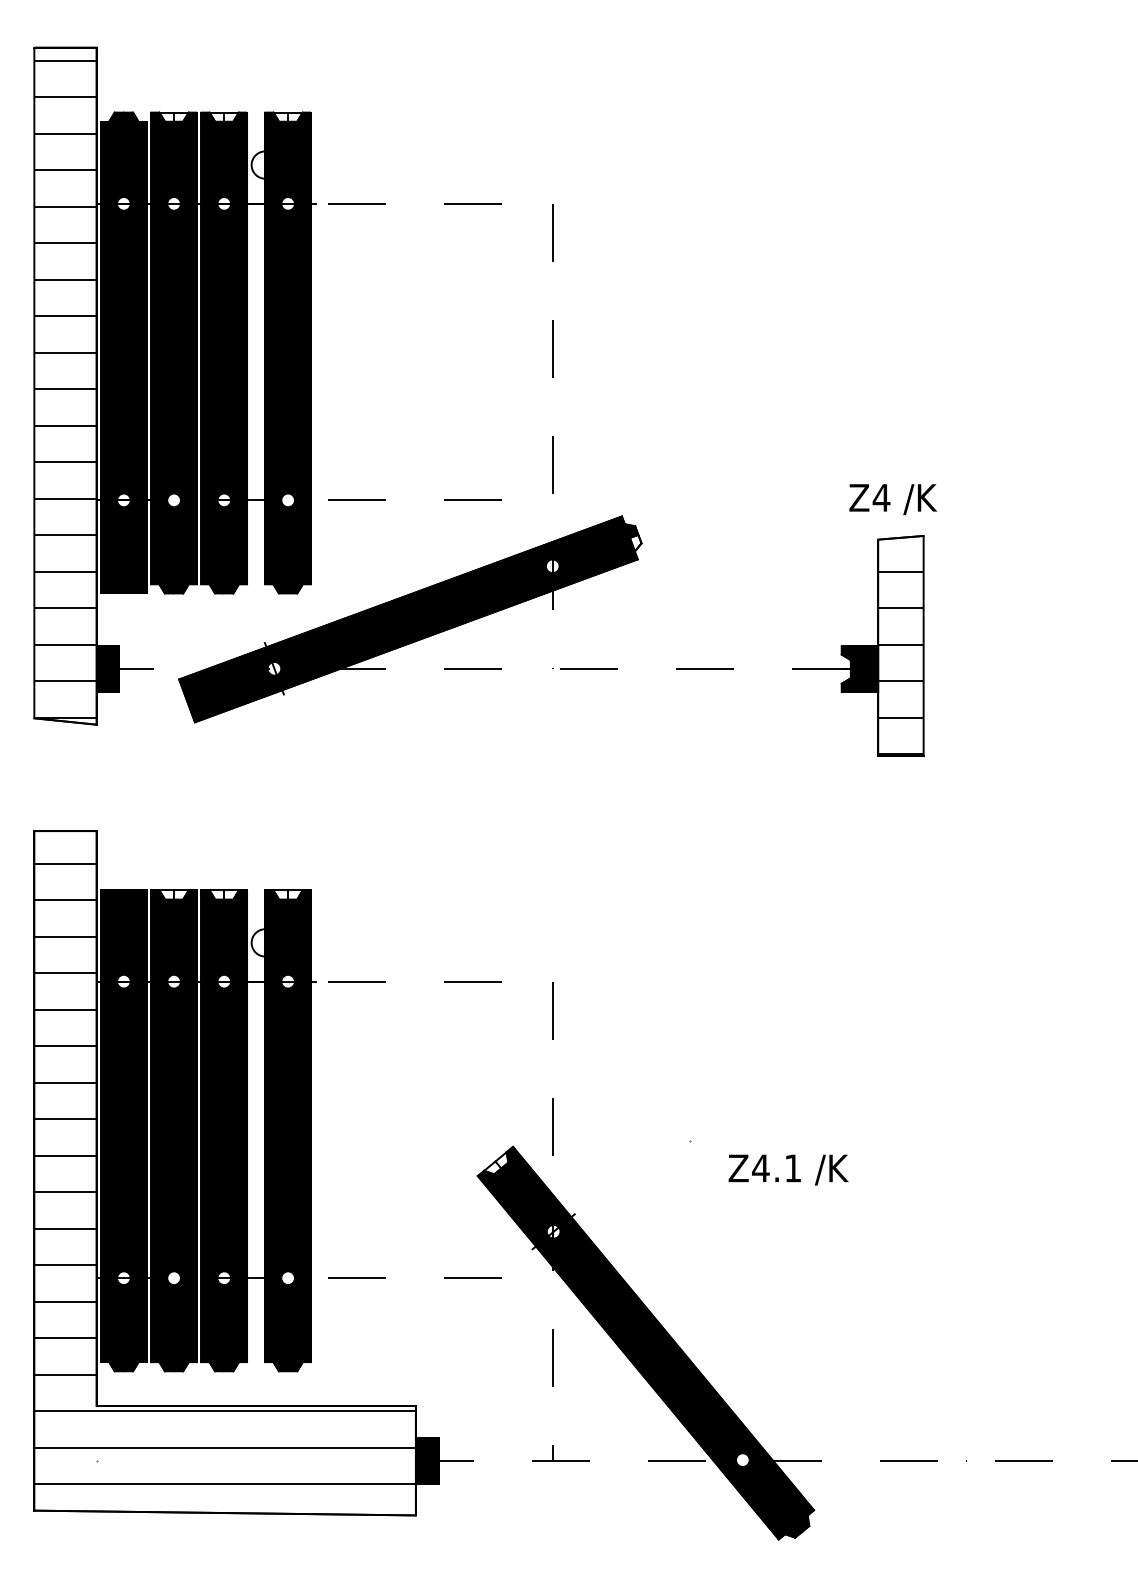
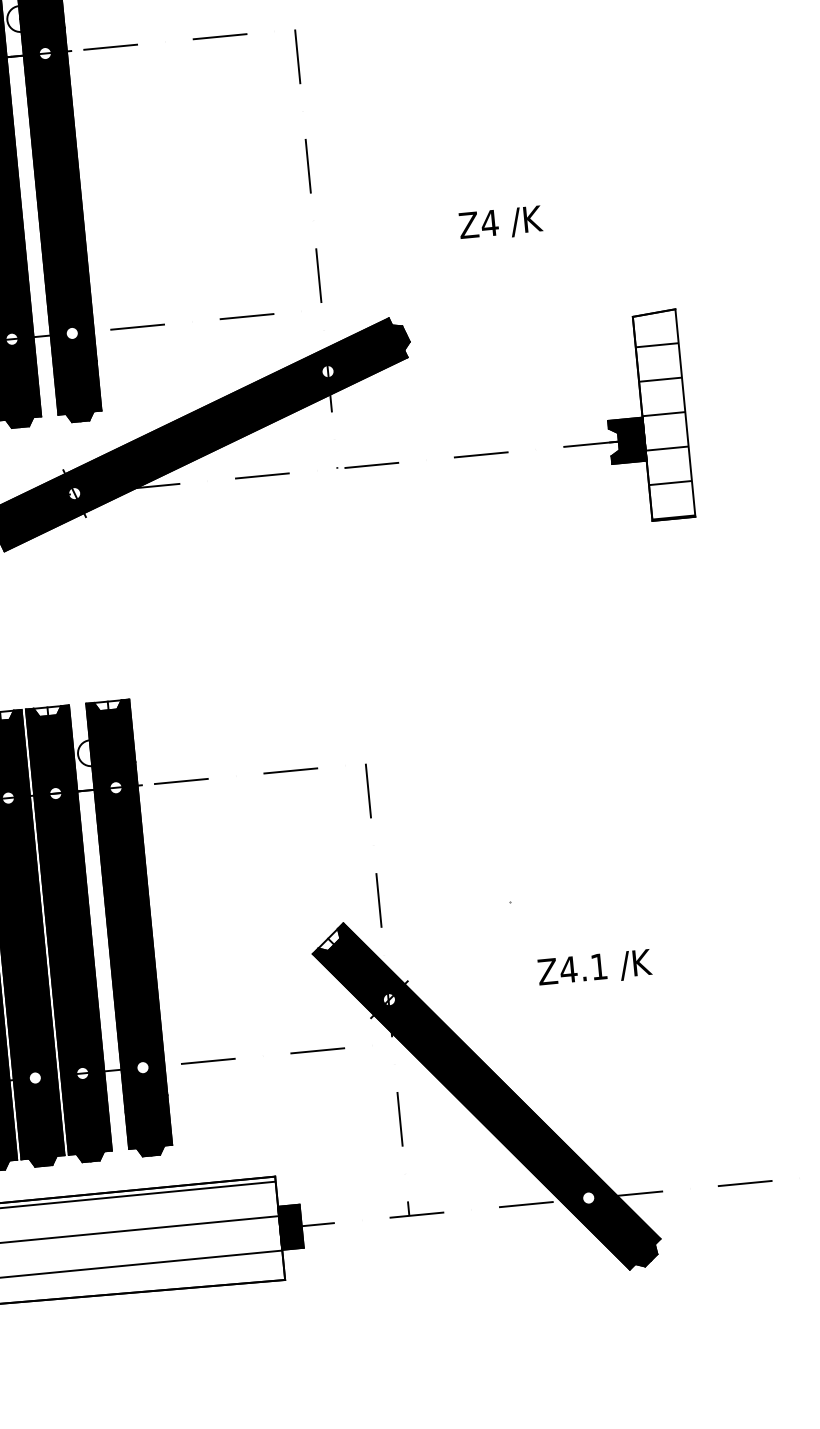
text: (892, 499) -> (500, 223), moved
fill: (635, 542) -> (404, 341), added
text: (788, 1169) -> (594, 968), moved

